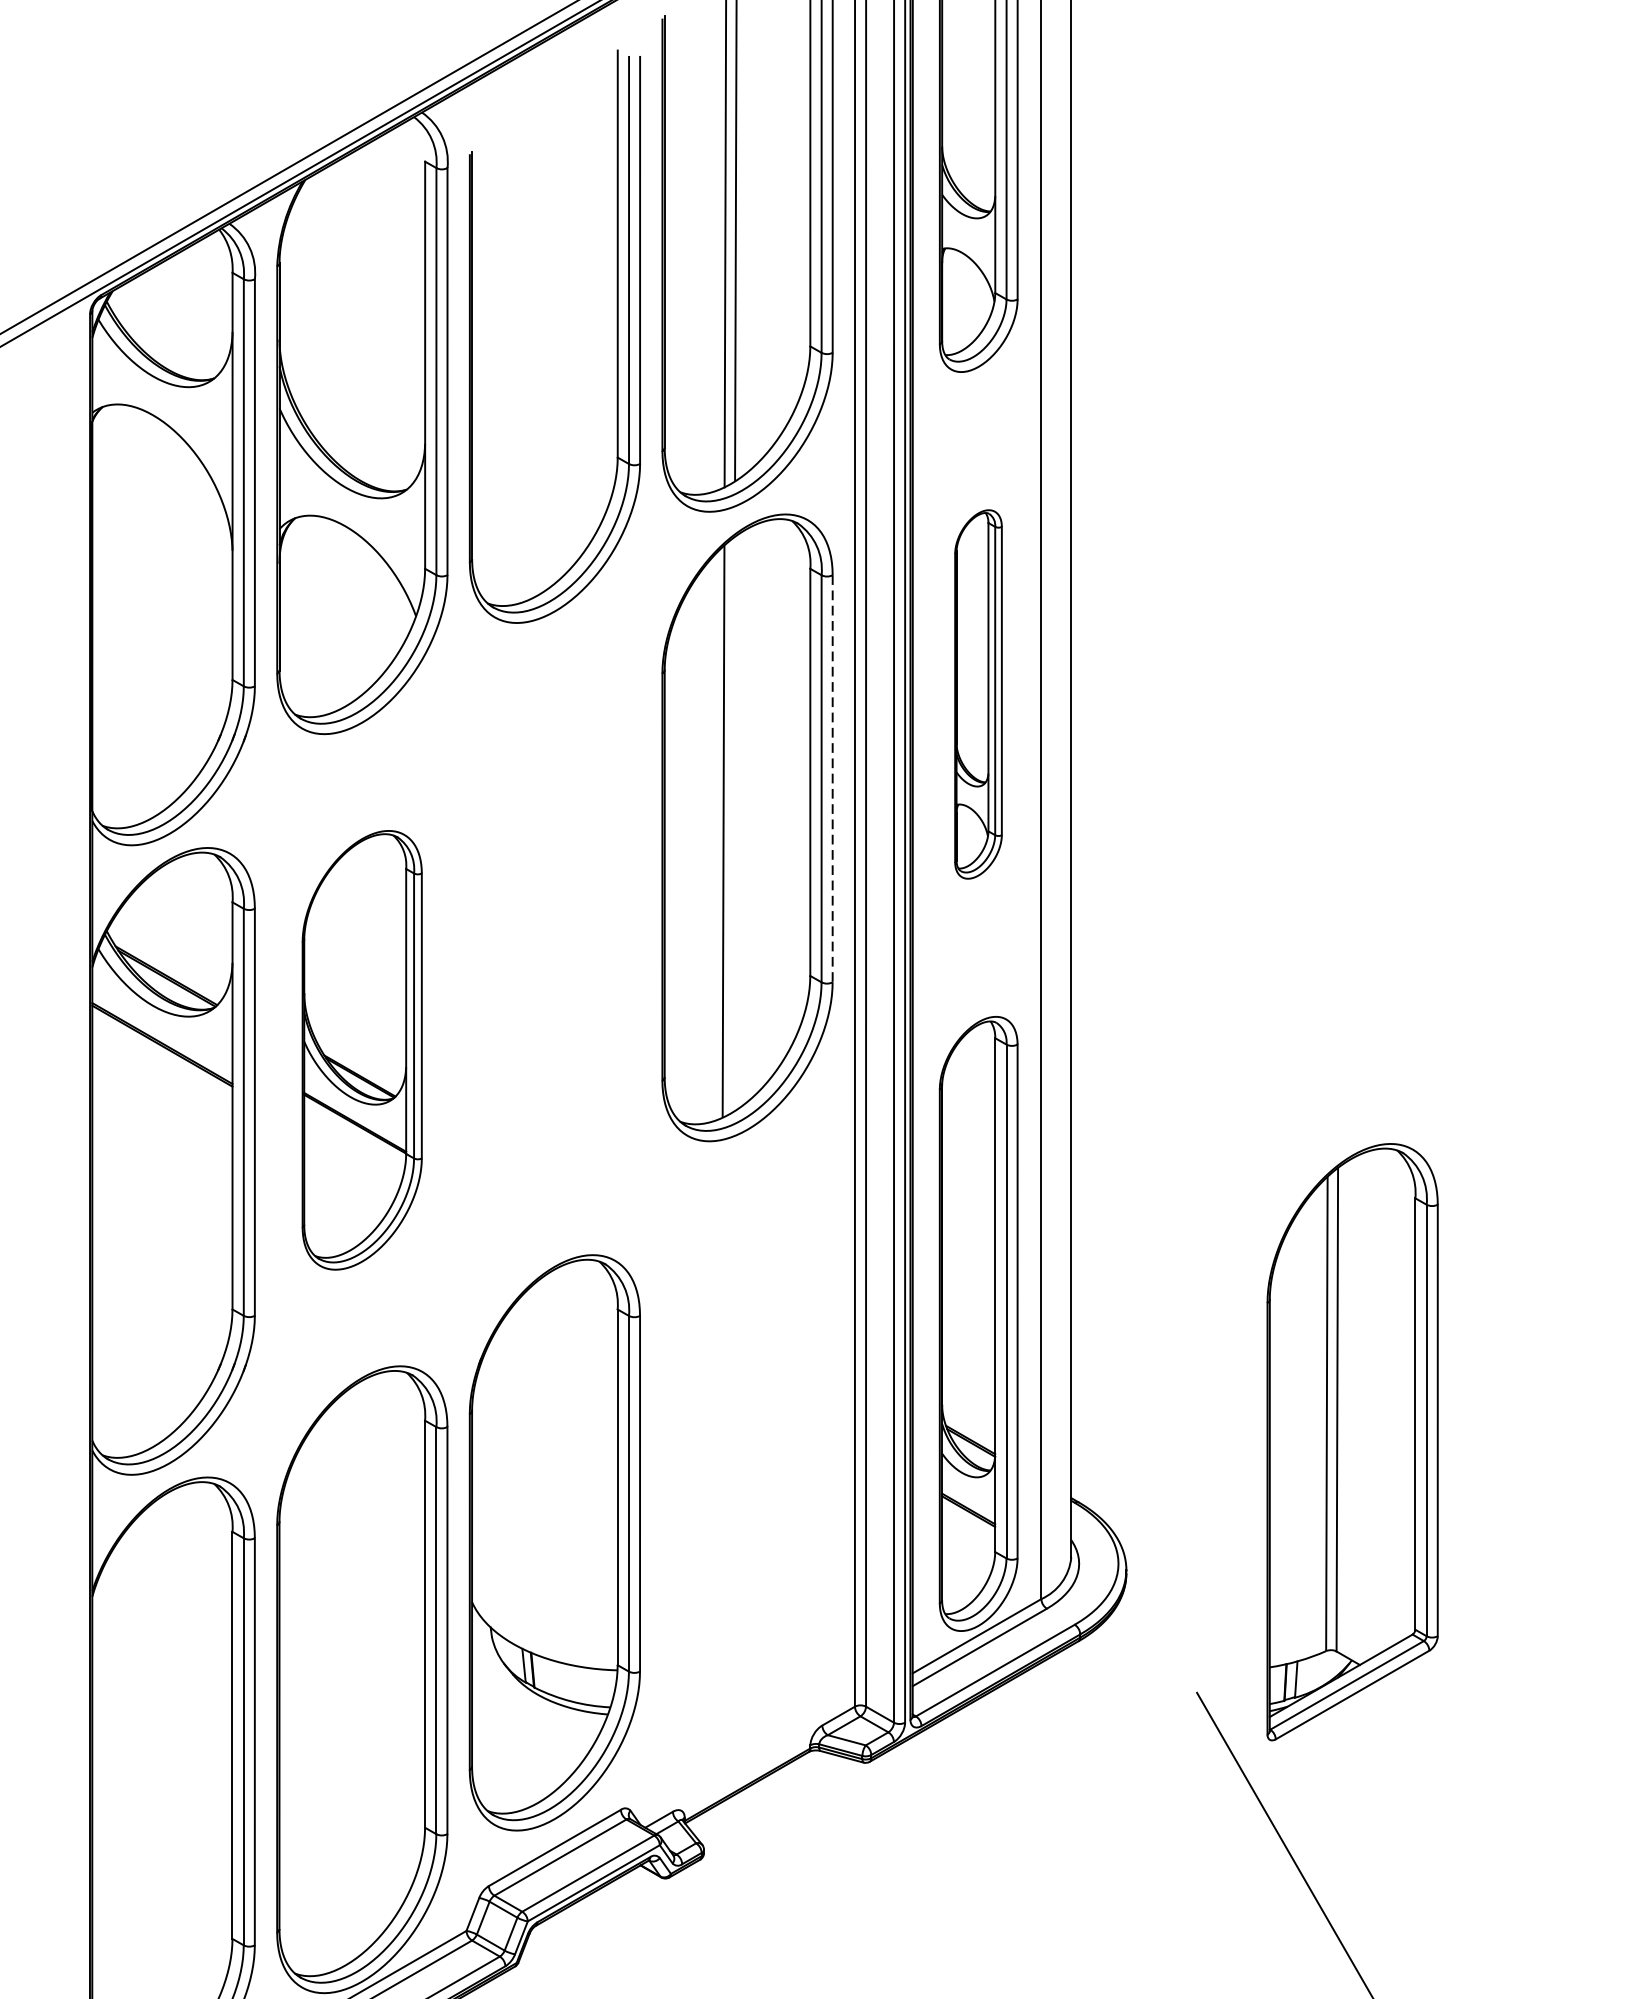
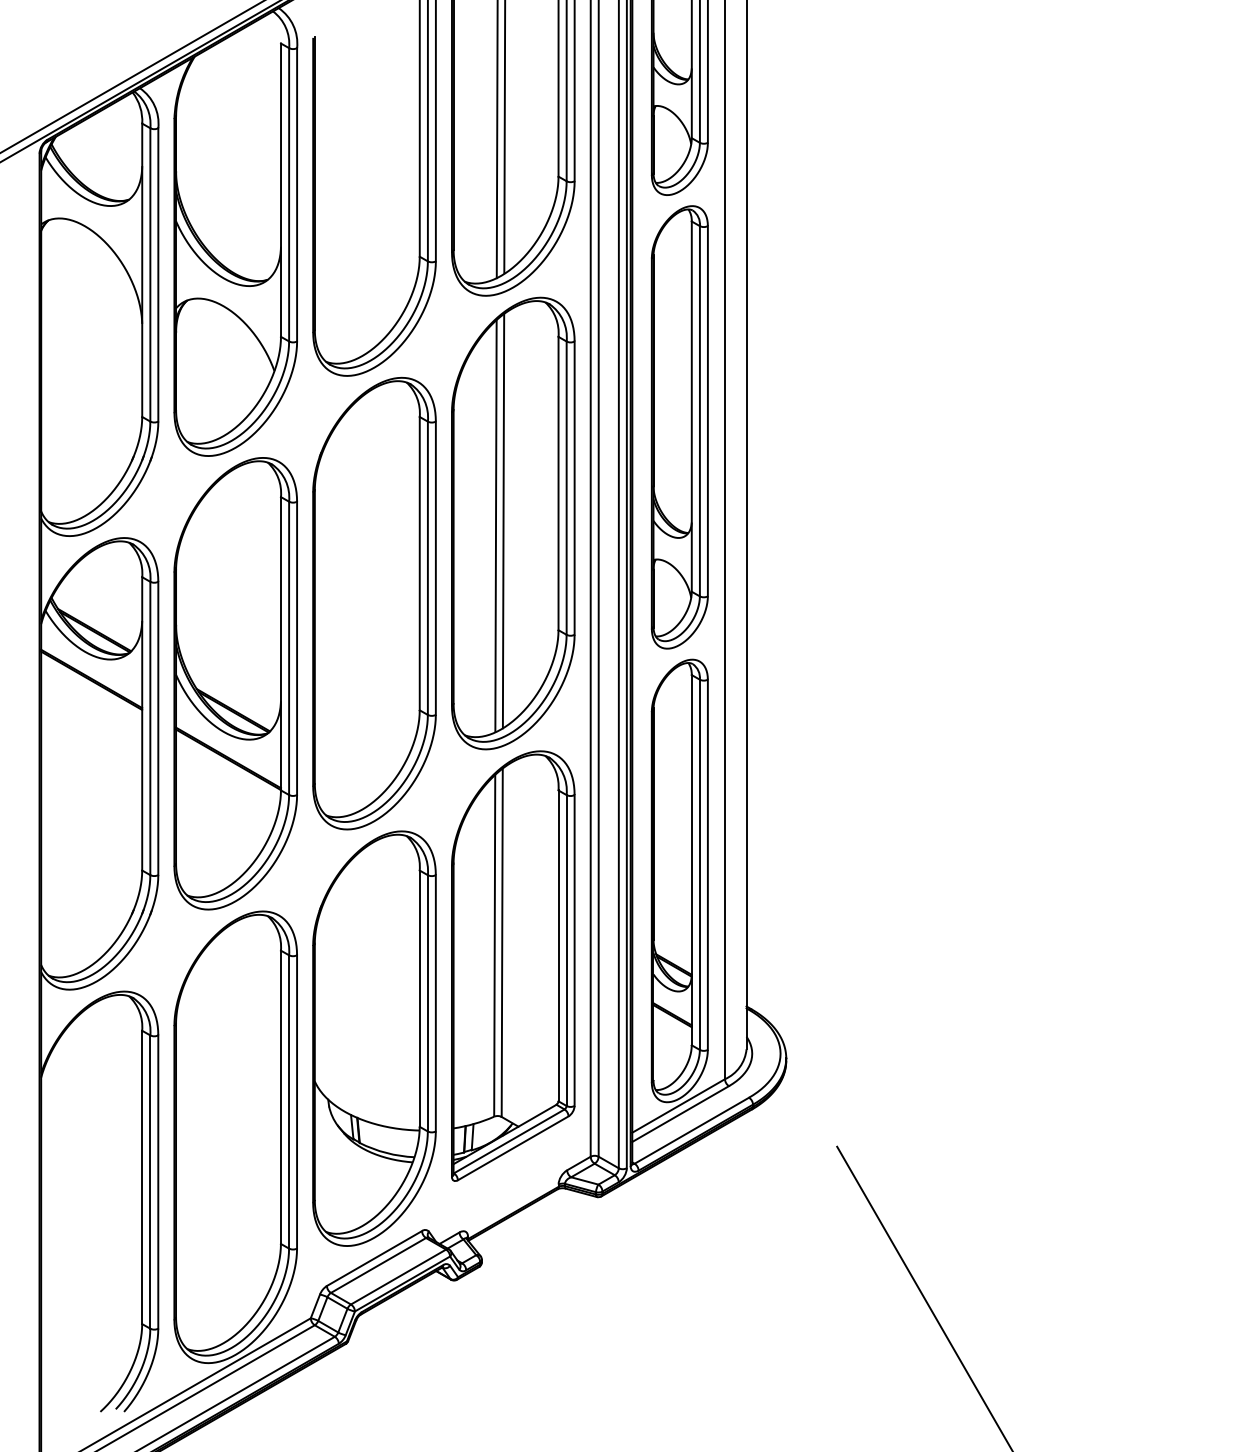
part: (978, 694) -> (679, 427), size x1.67
line: (832, 779) -> (574, 488), dashed -> solid
line: (733, 823) -> (503, 520), added
part: (554, 938) -> (374, 603), added
part: (361, 1049) -> (235, 683), size x1.43
part: (1352, 1441) -> (513, 965), moved

